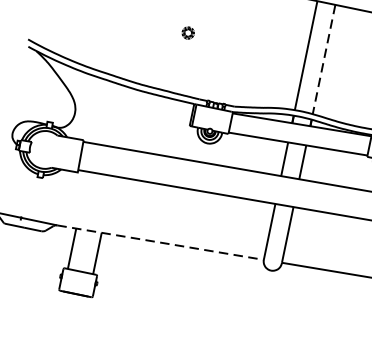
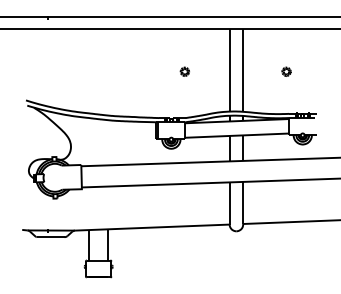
part: (187, 32) -> (184, 71), moved
line: (324, 60) -> (243, 71), dashed -> solid
line: (160, 242) -> (152, 227), dashed -> solid

